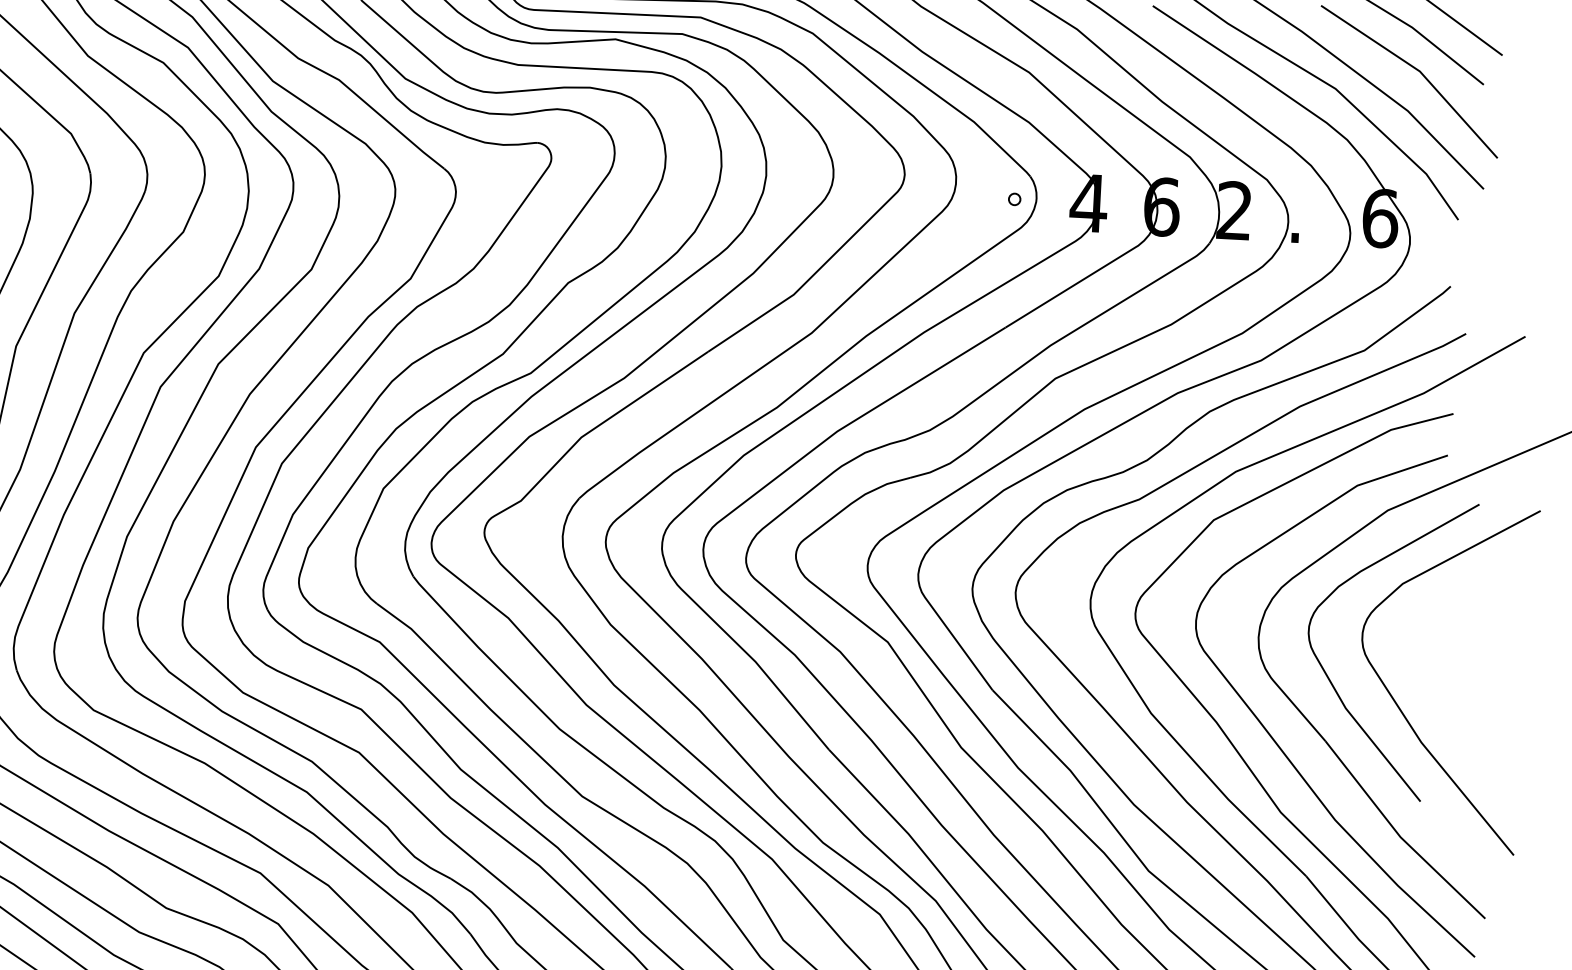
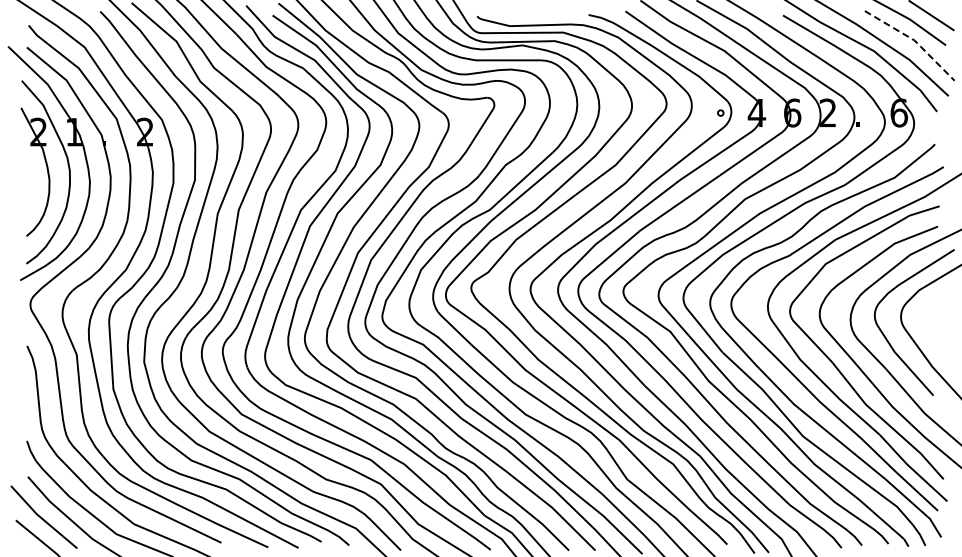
line: (1419, 71) -> (914, 40), solid -> dashed

